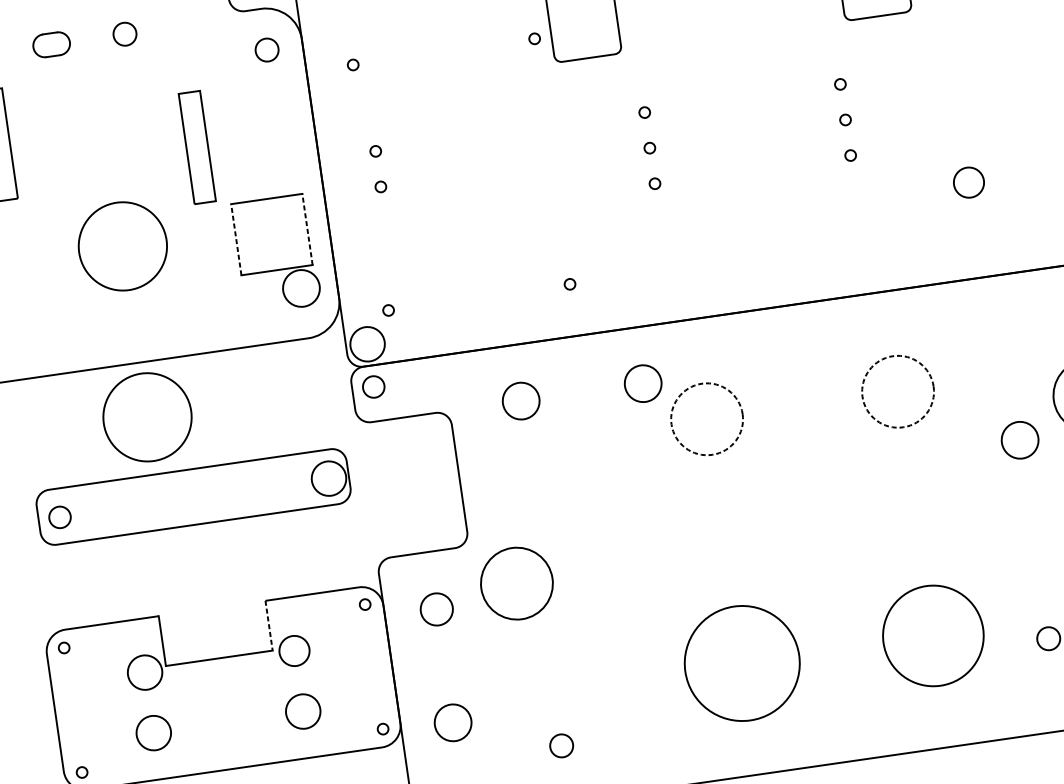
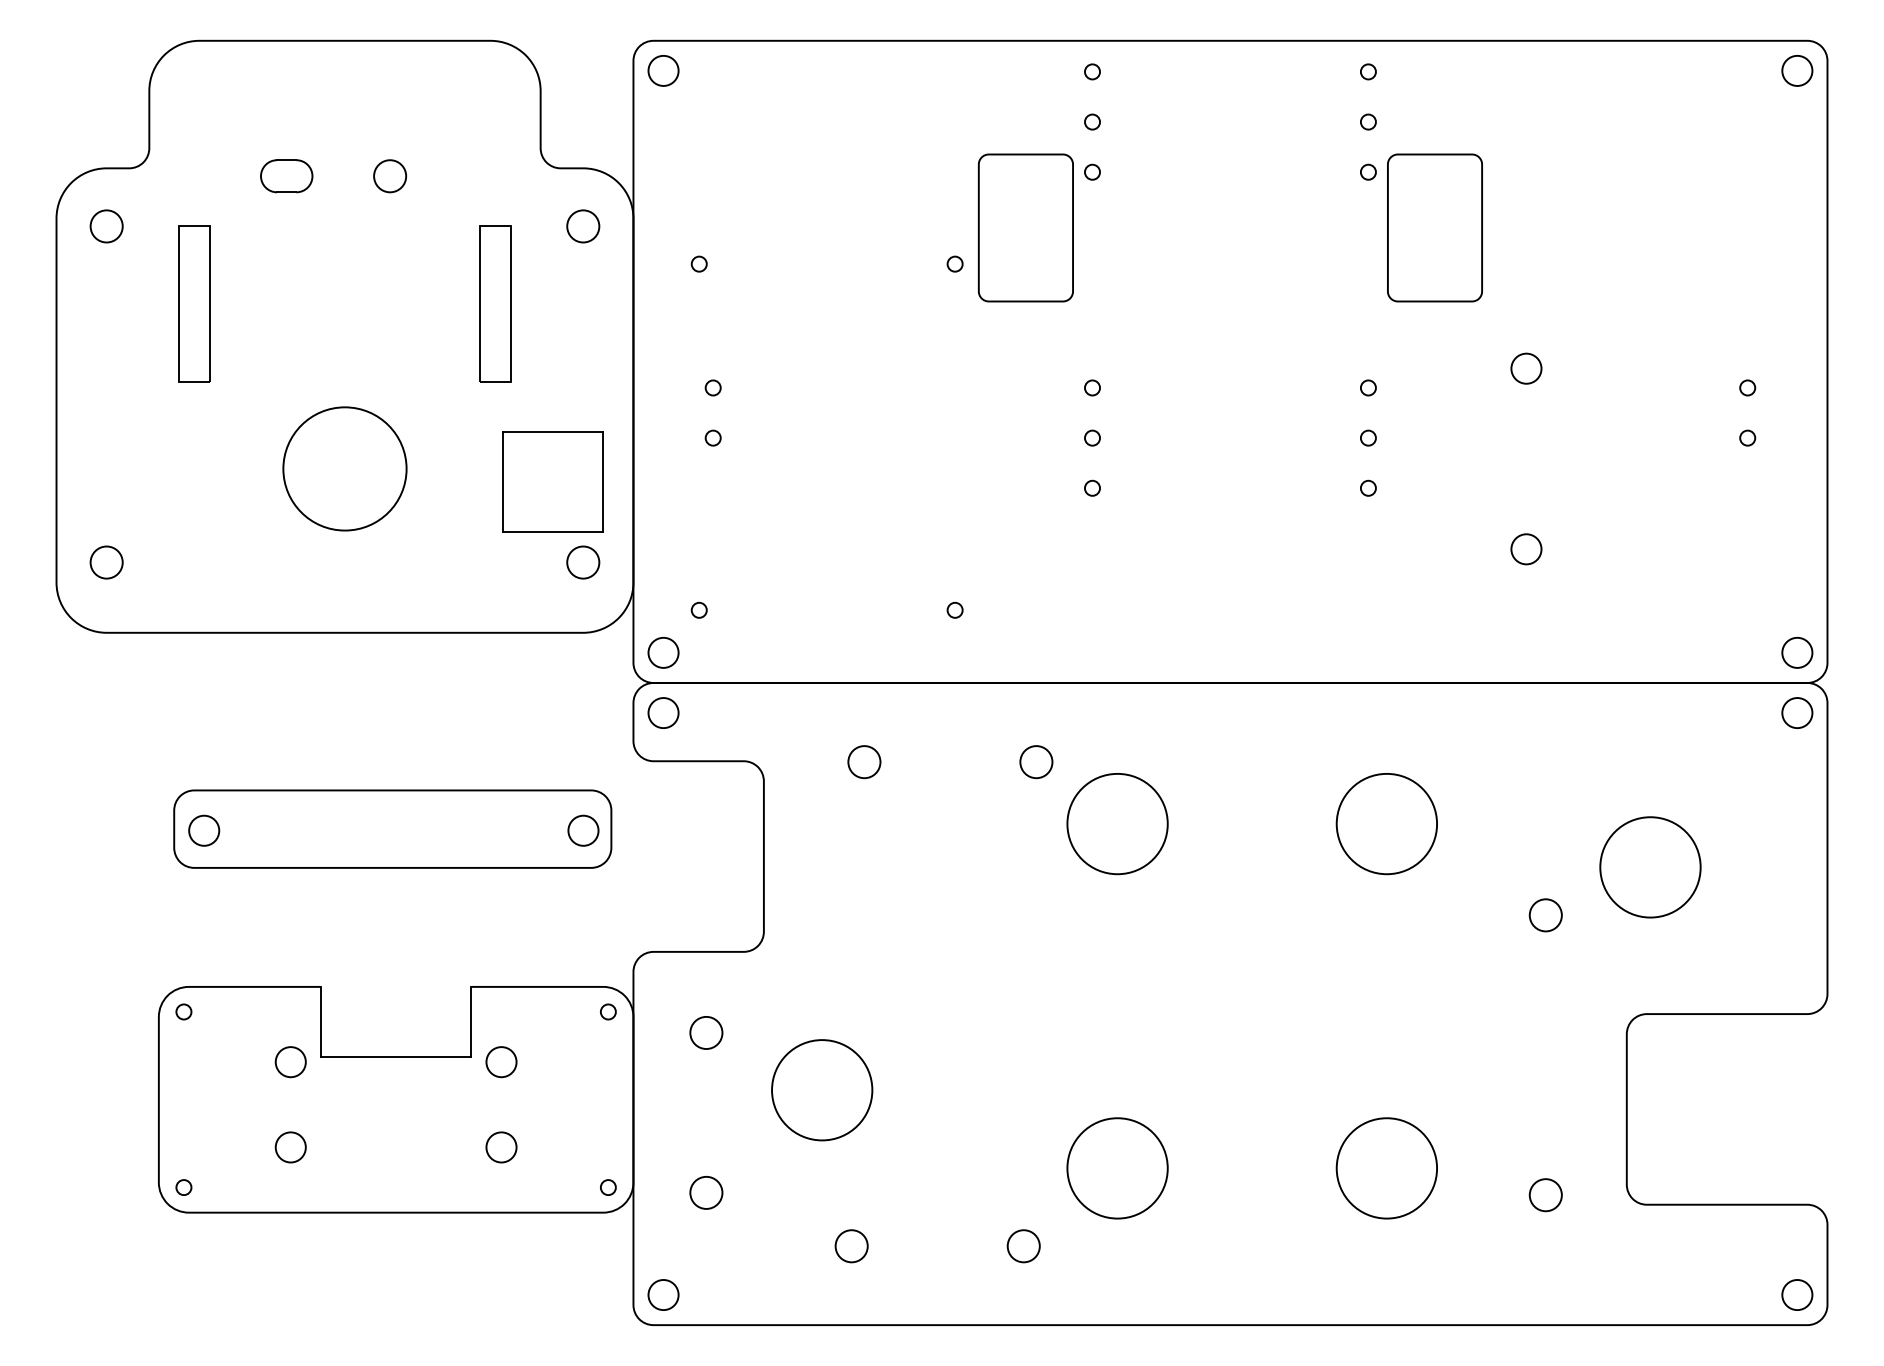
circle: (950, 54) -> (1526, 368), added
part: (197, 147) -> (495, 303), moved
circle: (969, 182) -> (1526, 549), size x0.71
line: (307, 228) -> (603, 481), dashed -> solid
line: (236, 239) -> (503, 481), dashed -> solid
circle: (301, 288) -> (583, 562), size x0.62
circle: (367, 344) -> (663, 652), size x0.62
circle: (643, 383) -> (1036, 762), size x0.62
circle: (897, 391) -> (1386, 823), dashed -> solid
circle: (521, 401) -> (864, 762), size x0.62
circle: (147, 417) -> (344, 709), removed
circle: (706, 418) -> (1117, 823), dashed -> solid
circle: (1019, 440) -> (1545, 915), size x0.62
circle: (328, 478) -> (583, 830), size x0.62
circle: (517, 583) -> (822, 1090), moved
circle: (436, 609) -> (706, 1032), size x0.71
line: (269, 626) -> (471, 1022), dashed -> solid
circle: (933, 636) -> (1386, 1168), size x0.71
circle: (294, 651) -> (501, 1062), size x0.71
circle: (742, 663) -> (1117, 1168), size x0.62
circle: (144, 672) -> (290, 1062), size x0.62
circle: (303, 711) -> (501, 1147), size x0.62
circle: (453, 722) -> (706, 1192), size x0.62
circle: (683, 728) -> (1023, 1246), added
circle: (153, 733) -> (290, 1147), size x0.62

